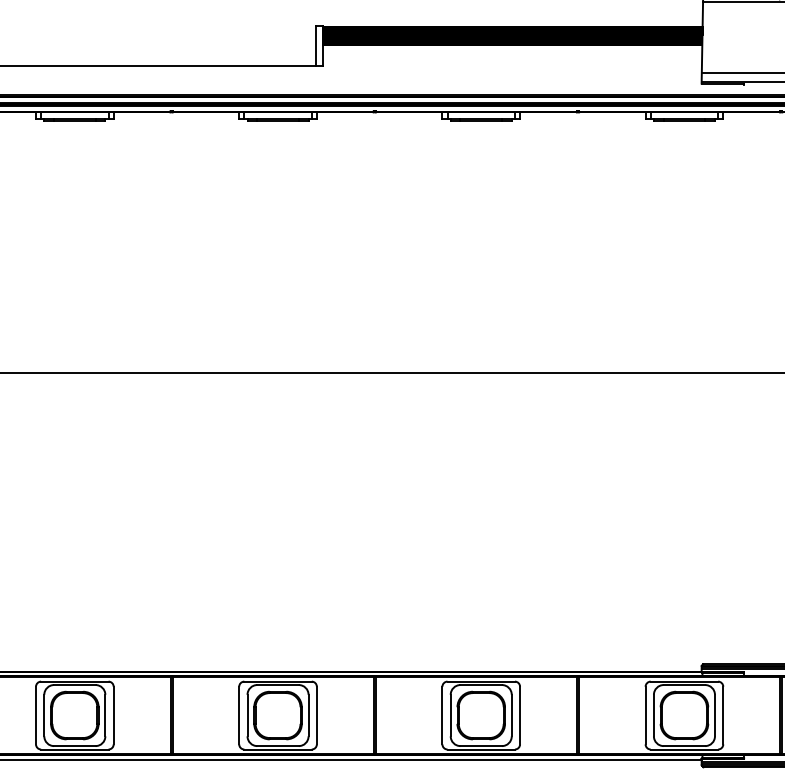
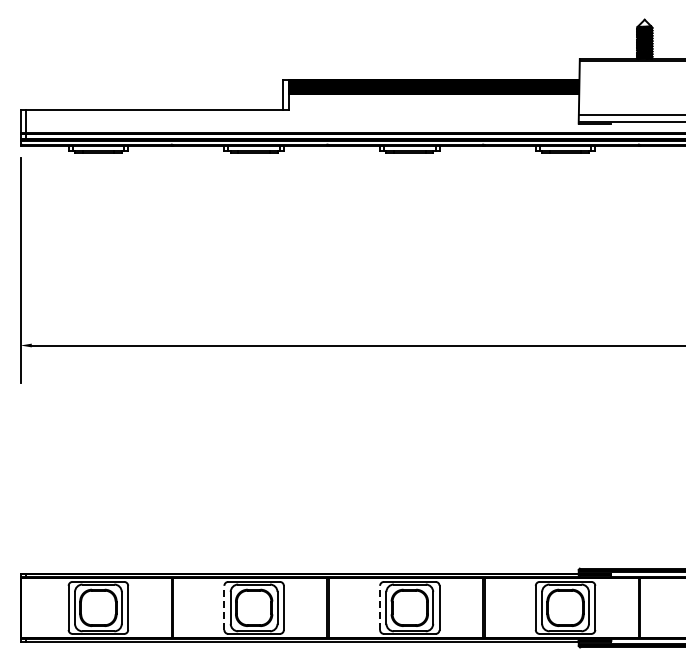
line: (239, 714) -> (224, 607), solid -> dashed
line: (442, 714) -> (380, 607), solid -> dashed

